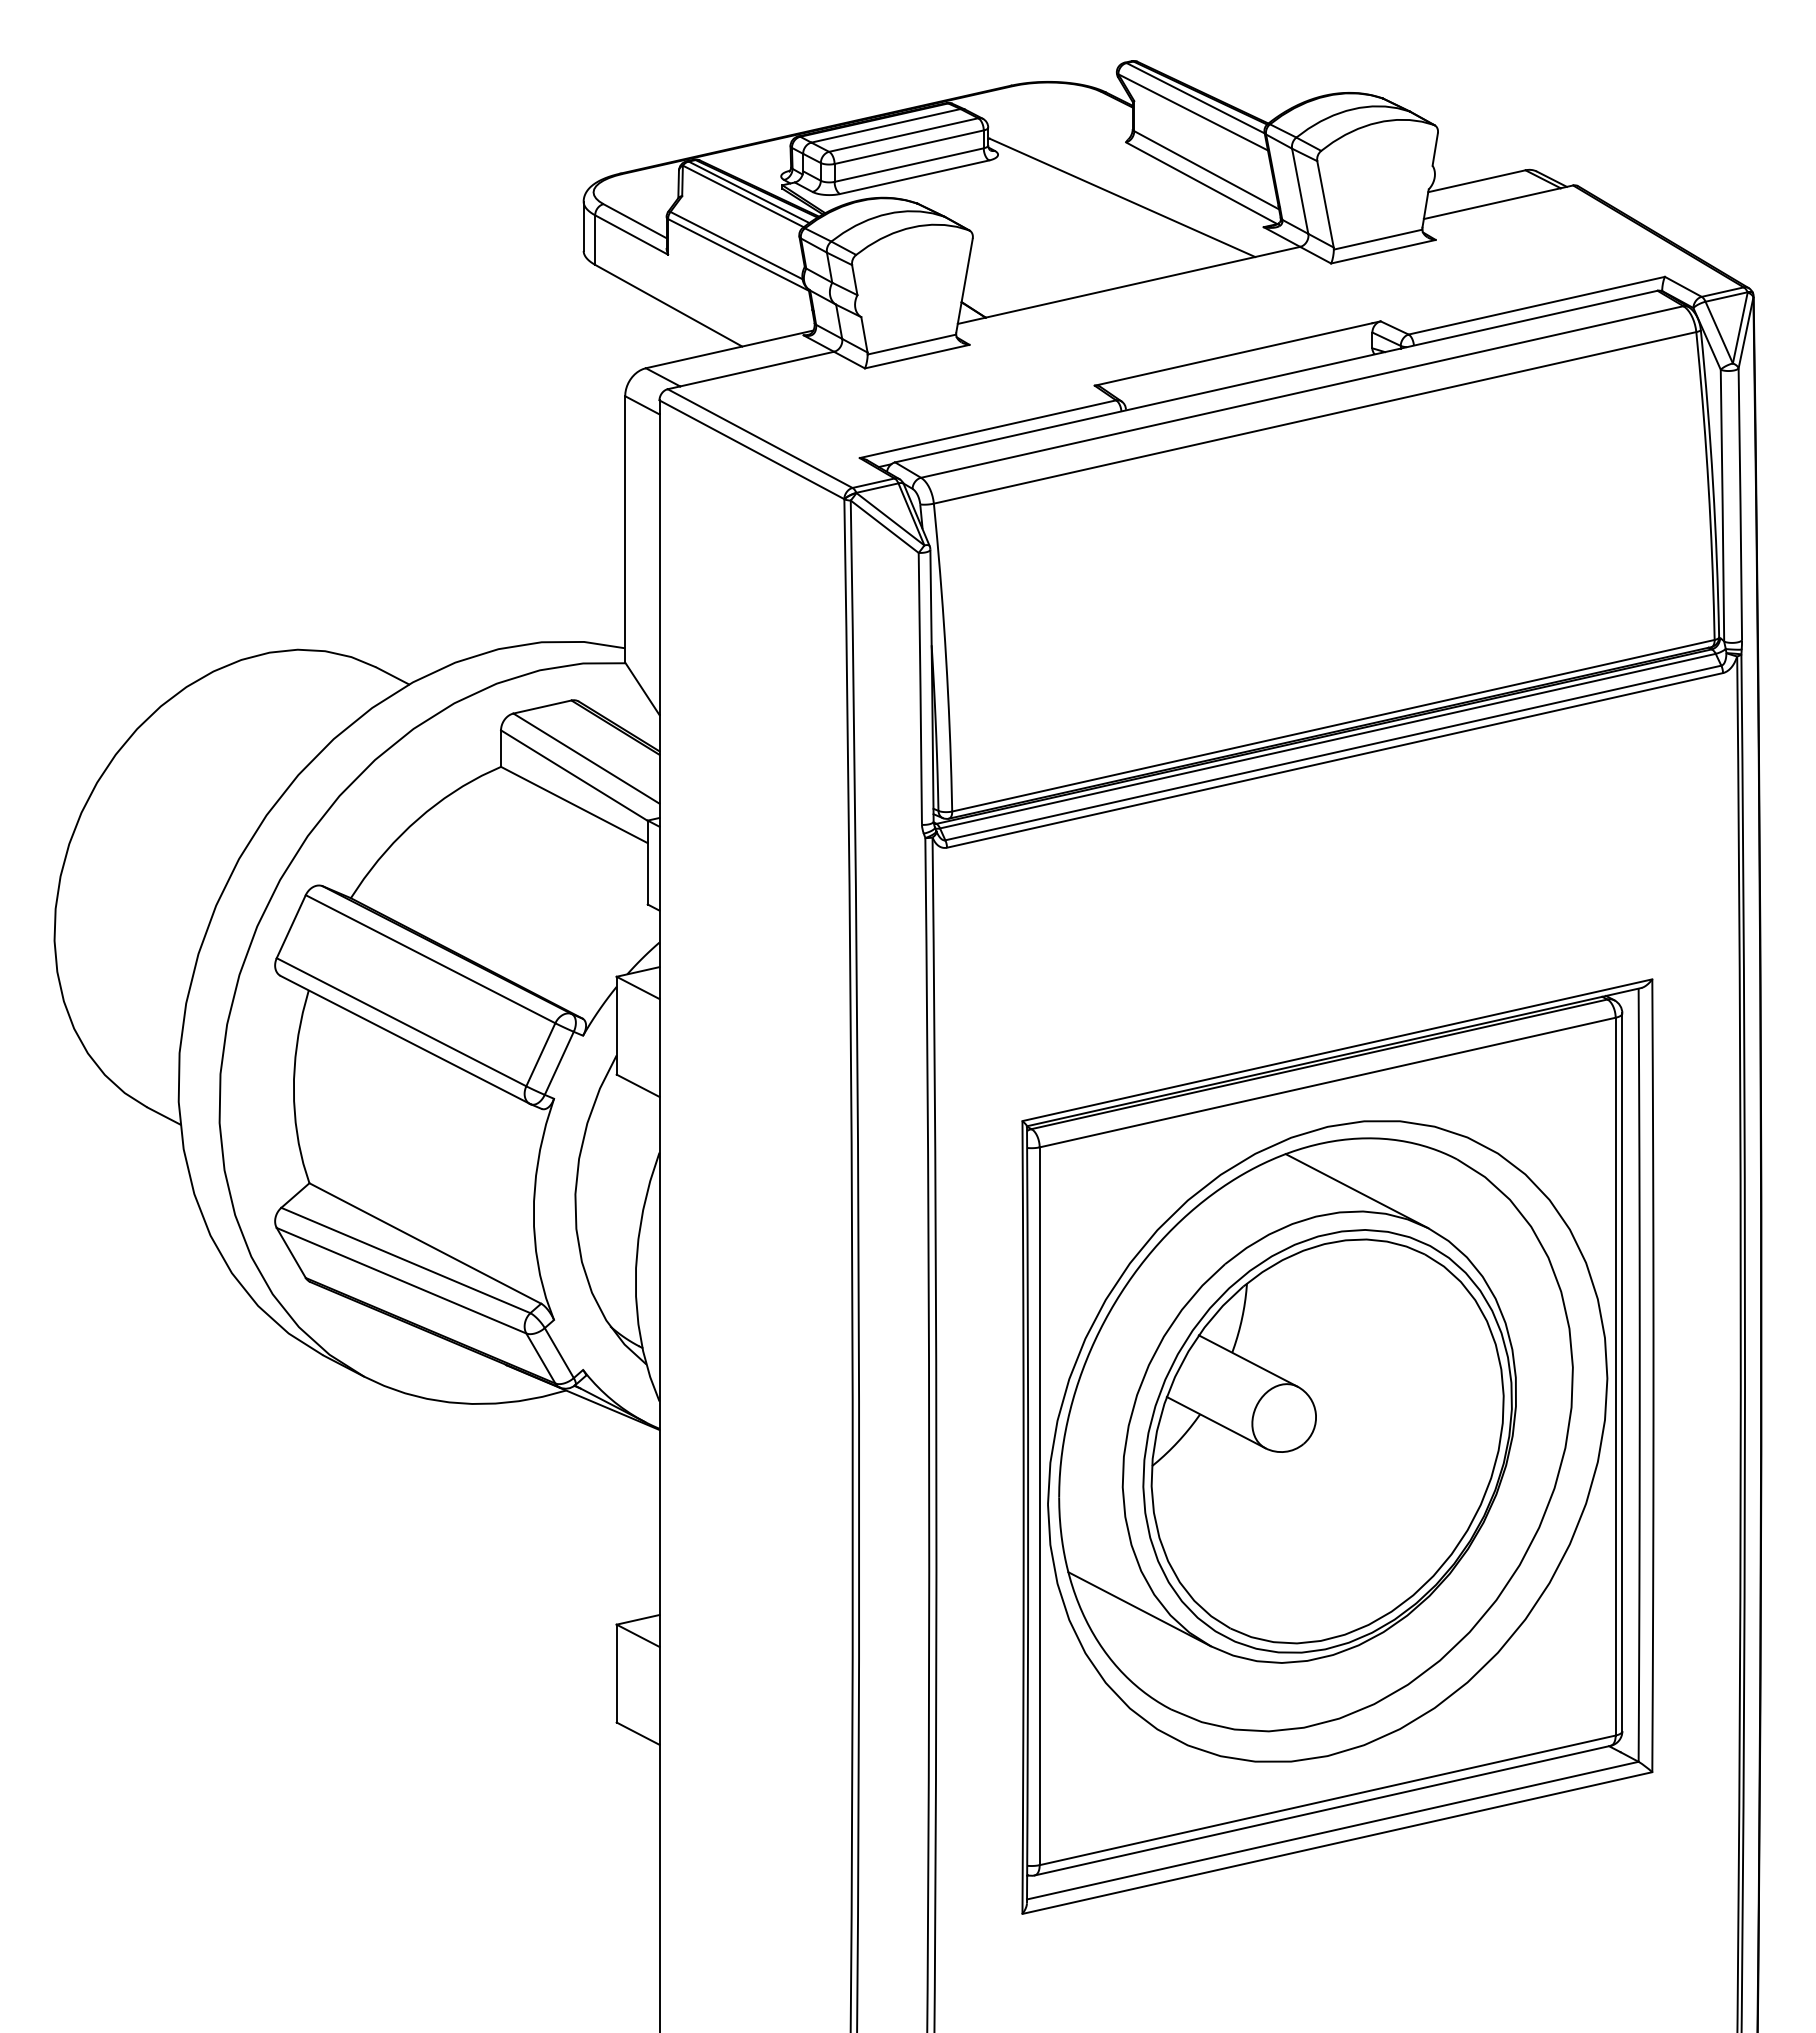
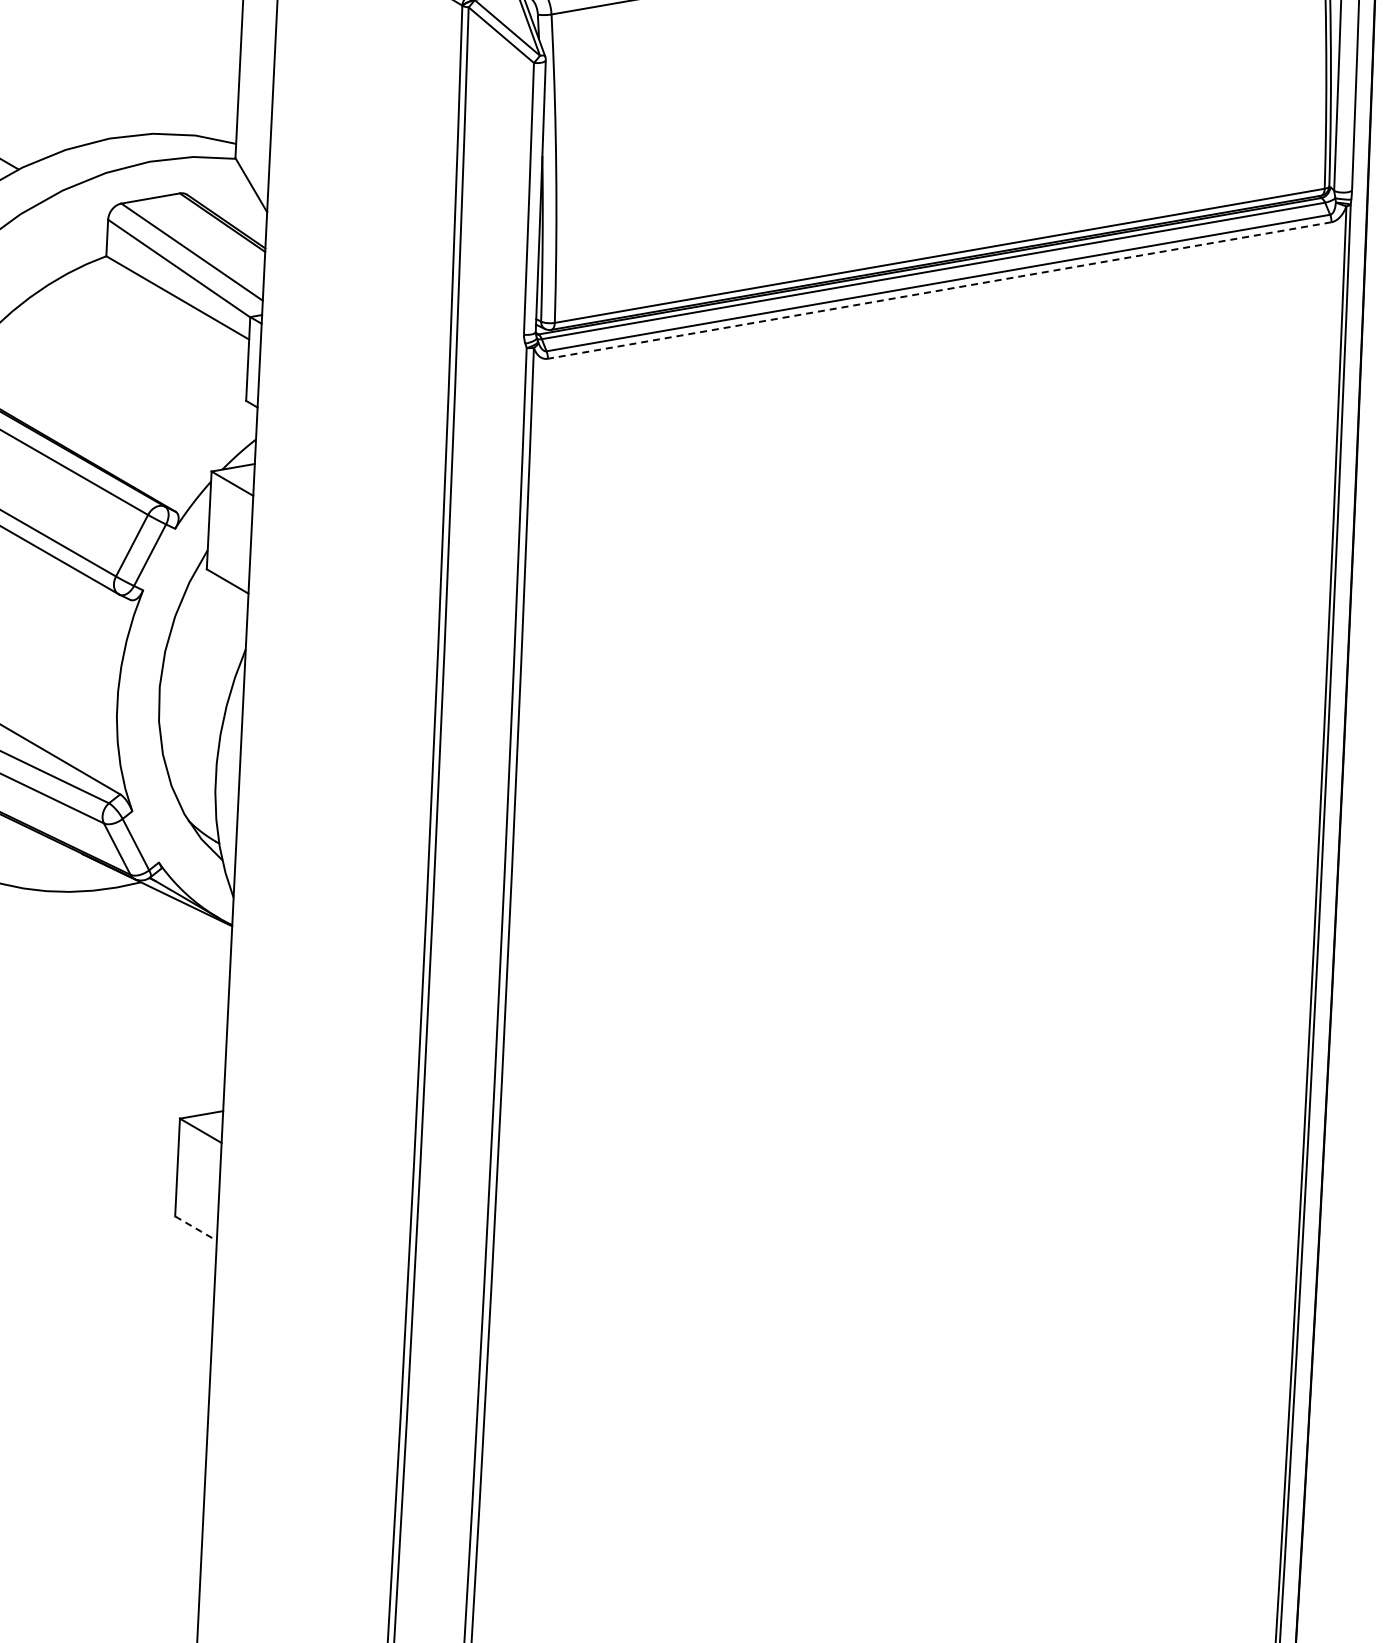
line: (1335, 760) -> (940, 290), solid -> dashed
part: (1337, 1446) -> (908, 975), removed
line: (638, 1733) -> (196, 1228), solid -> dashed

